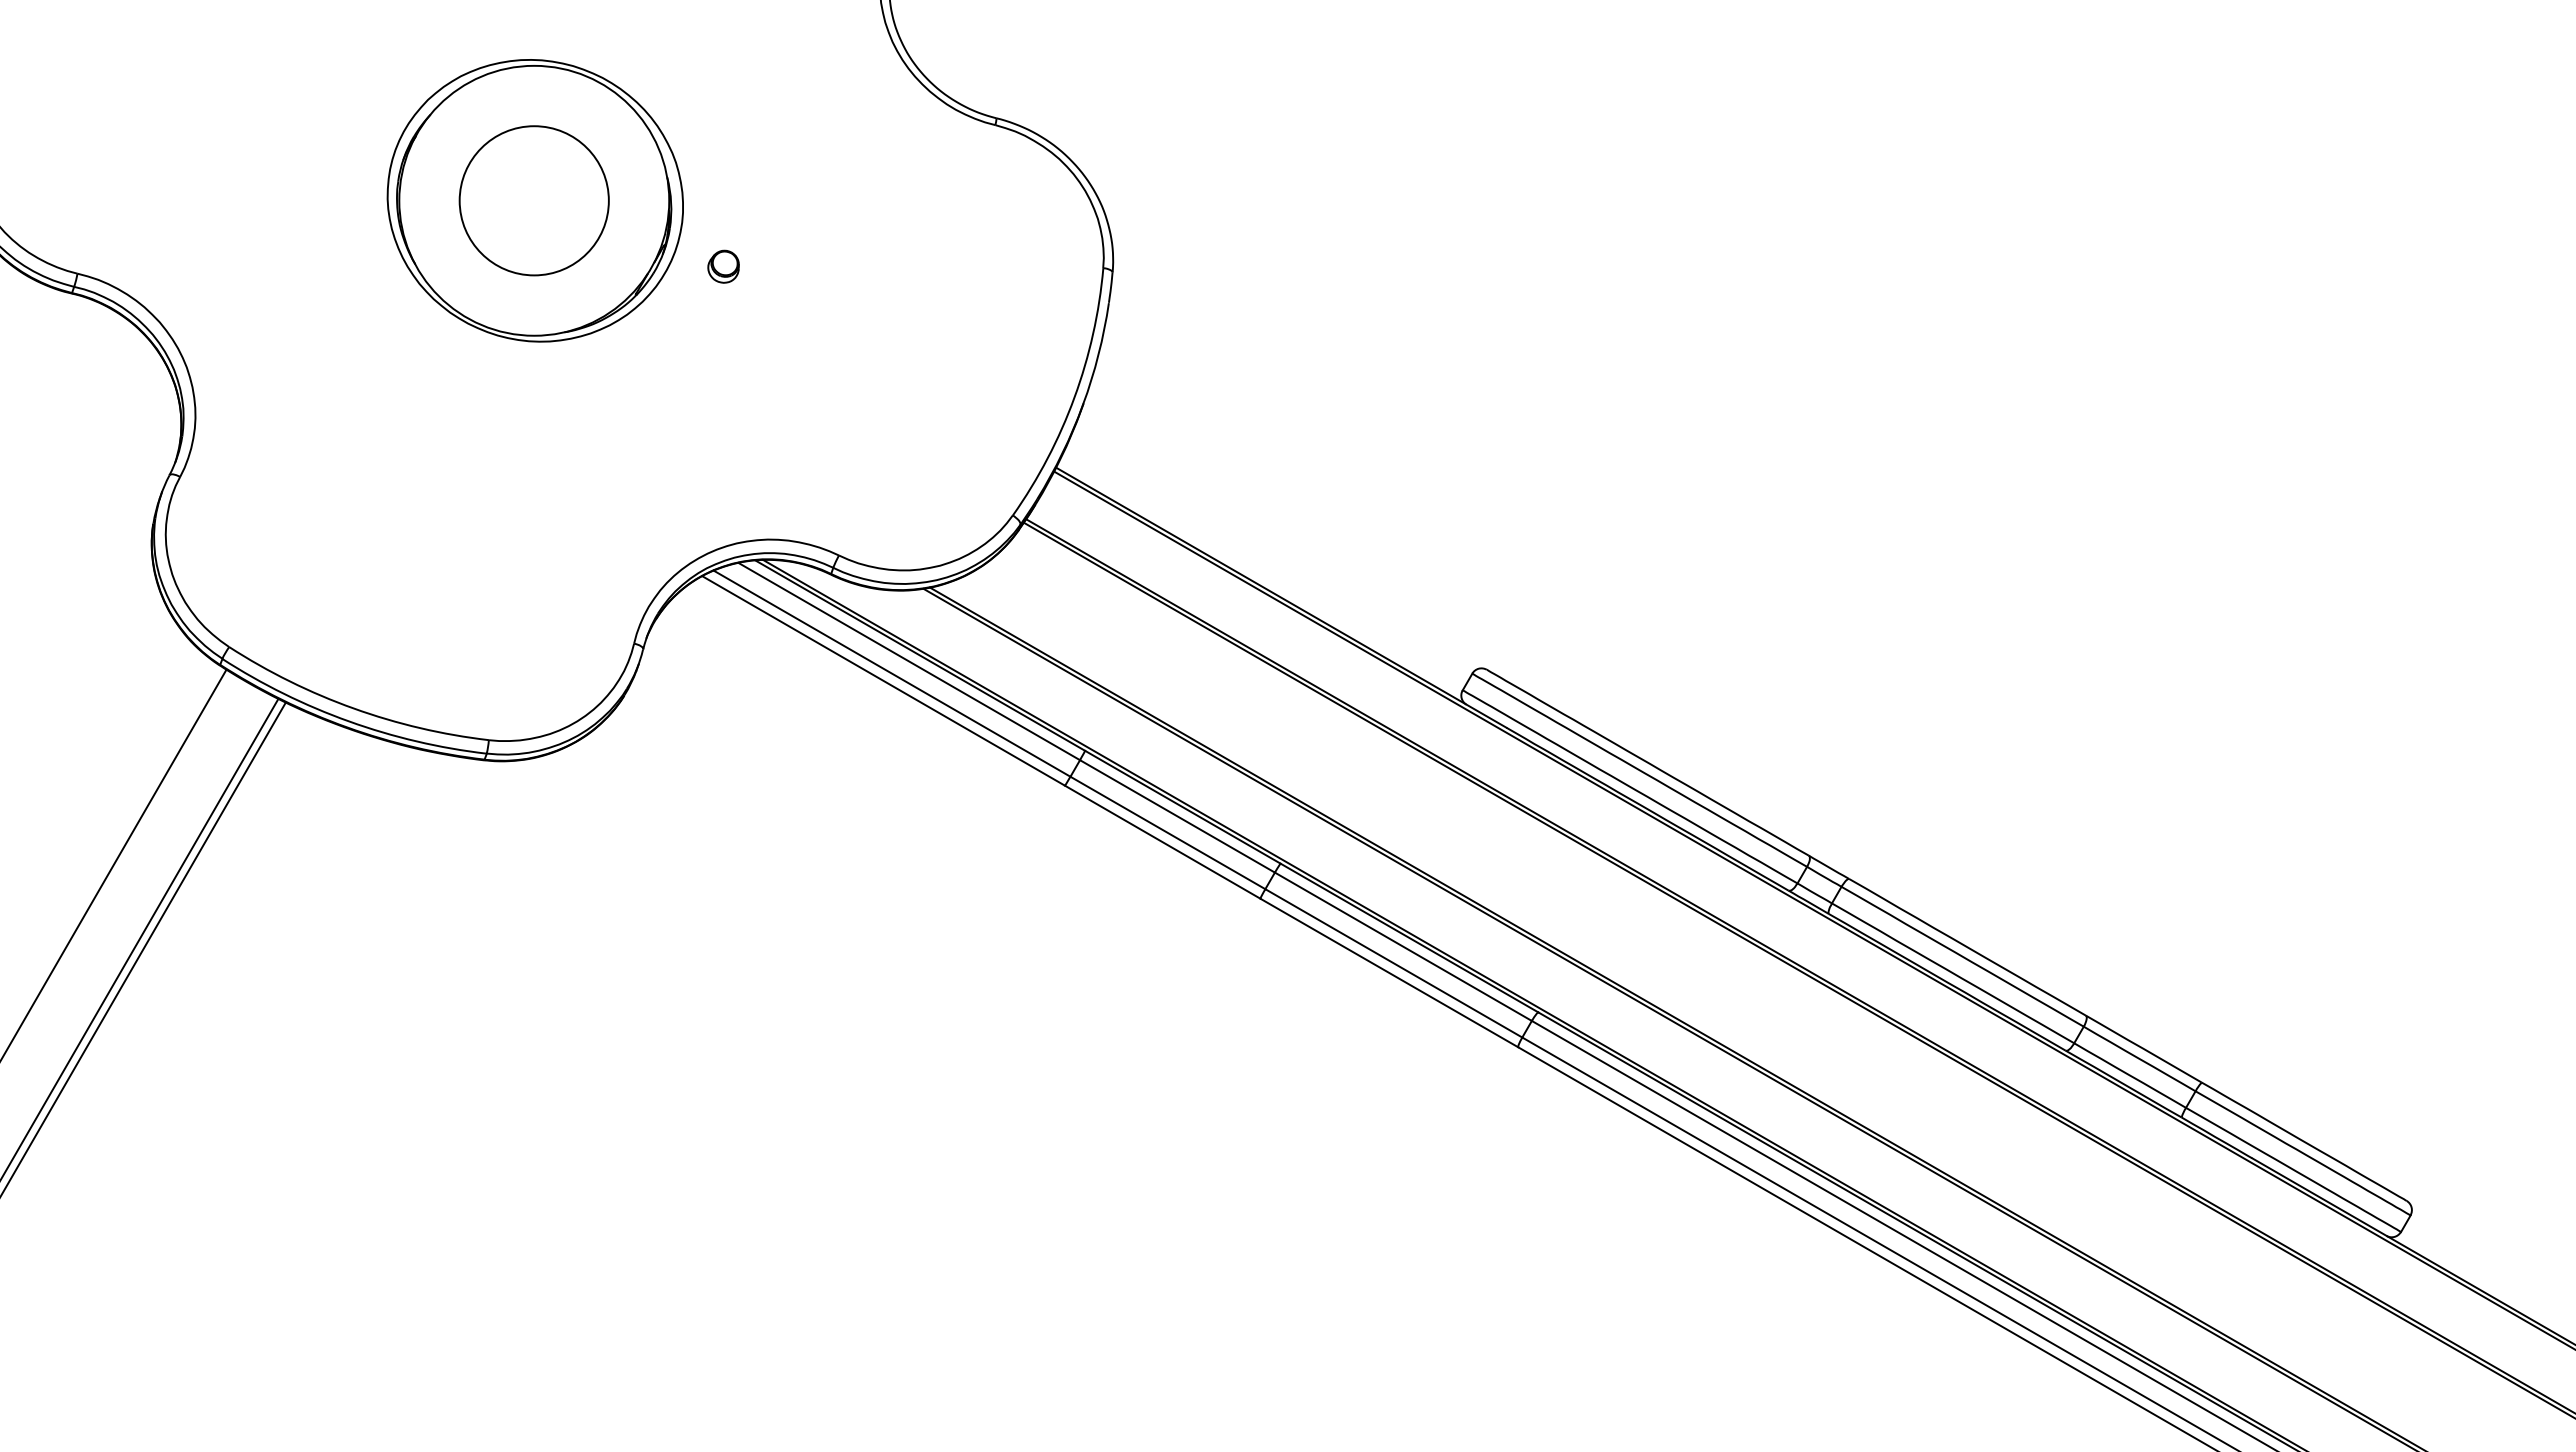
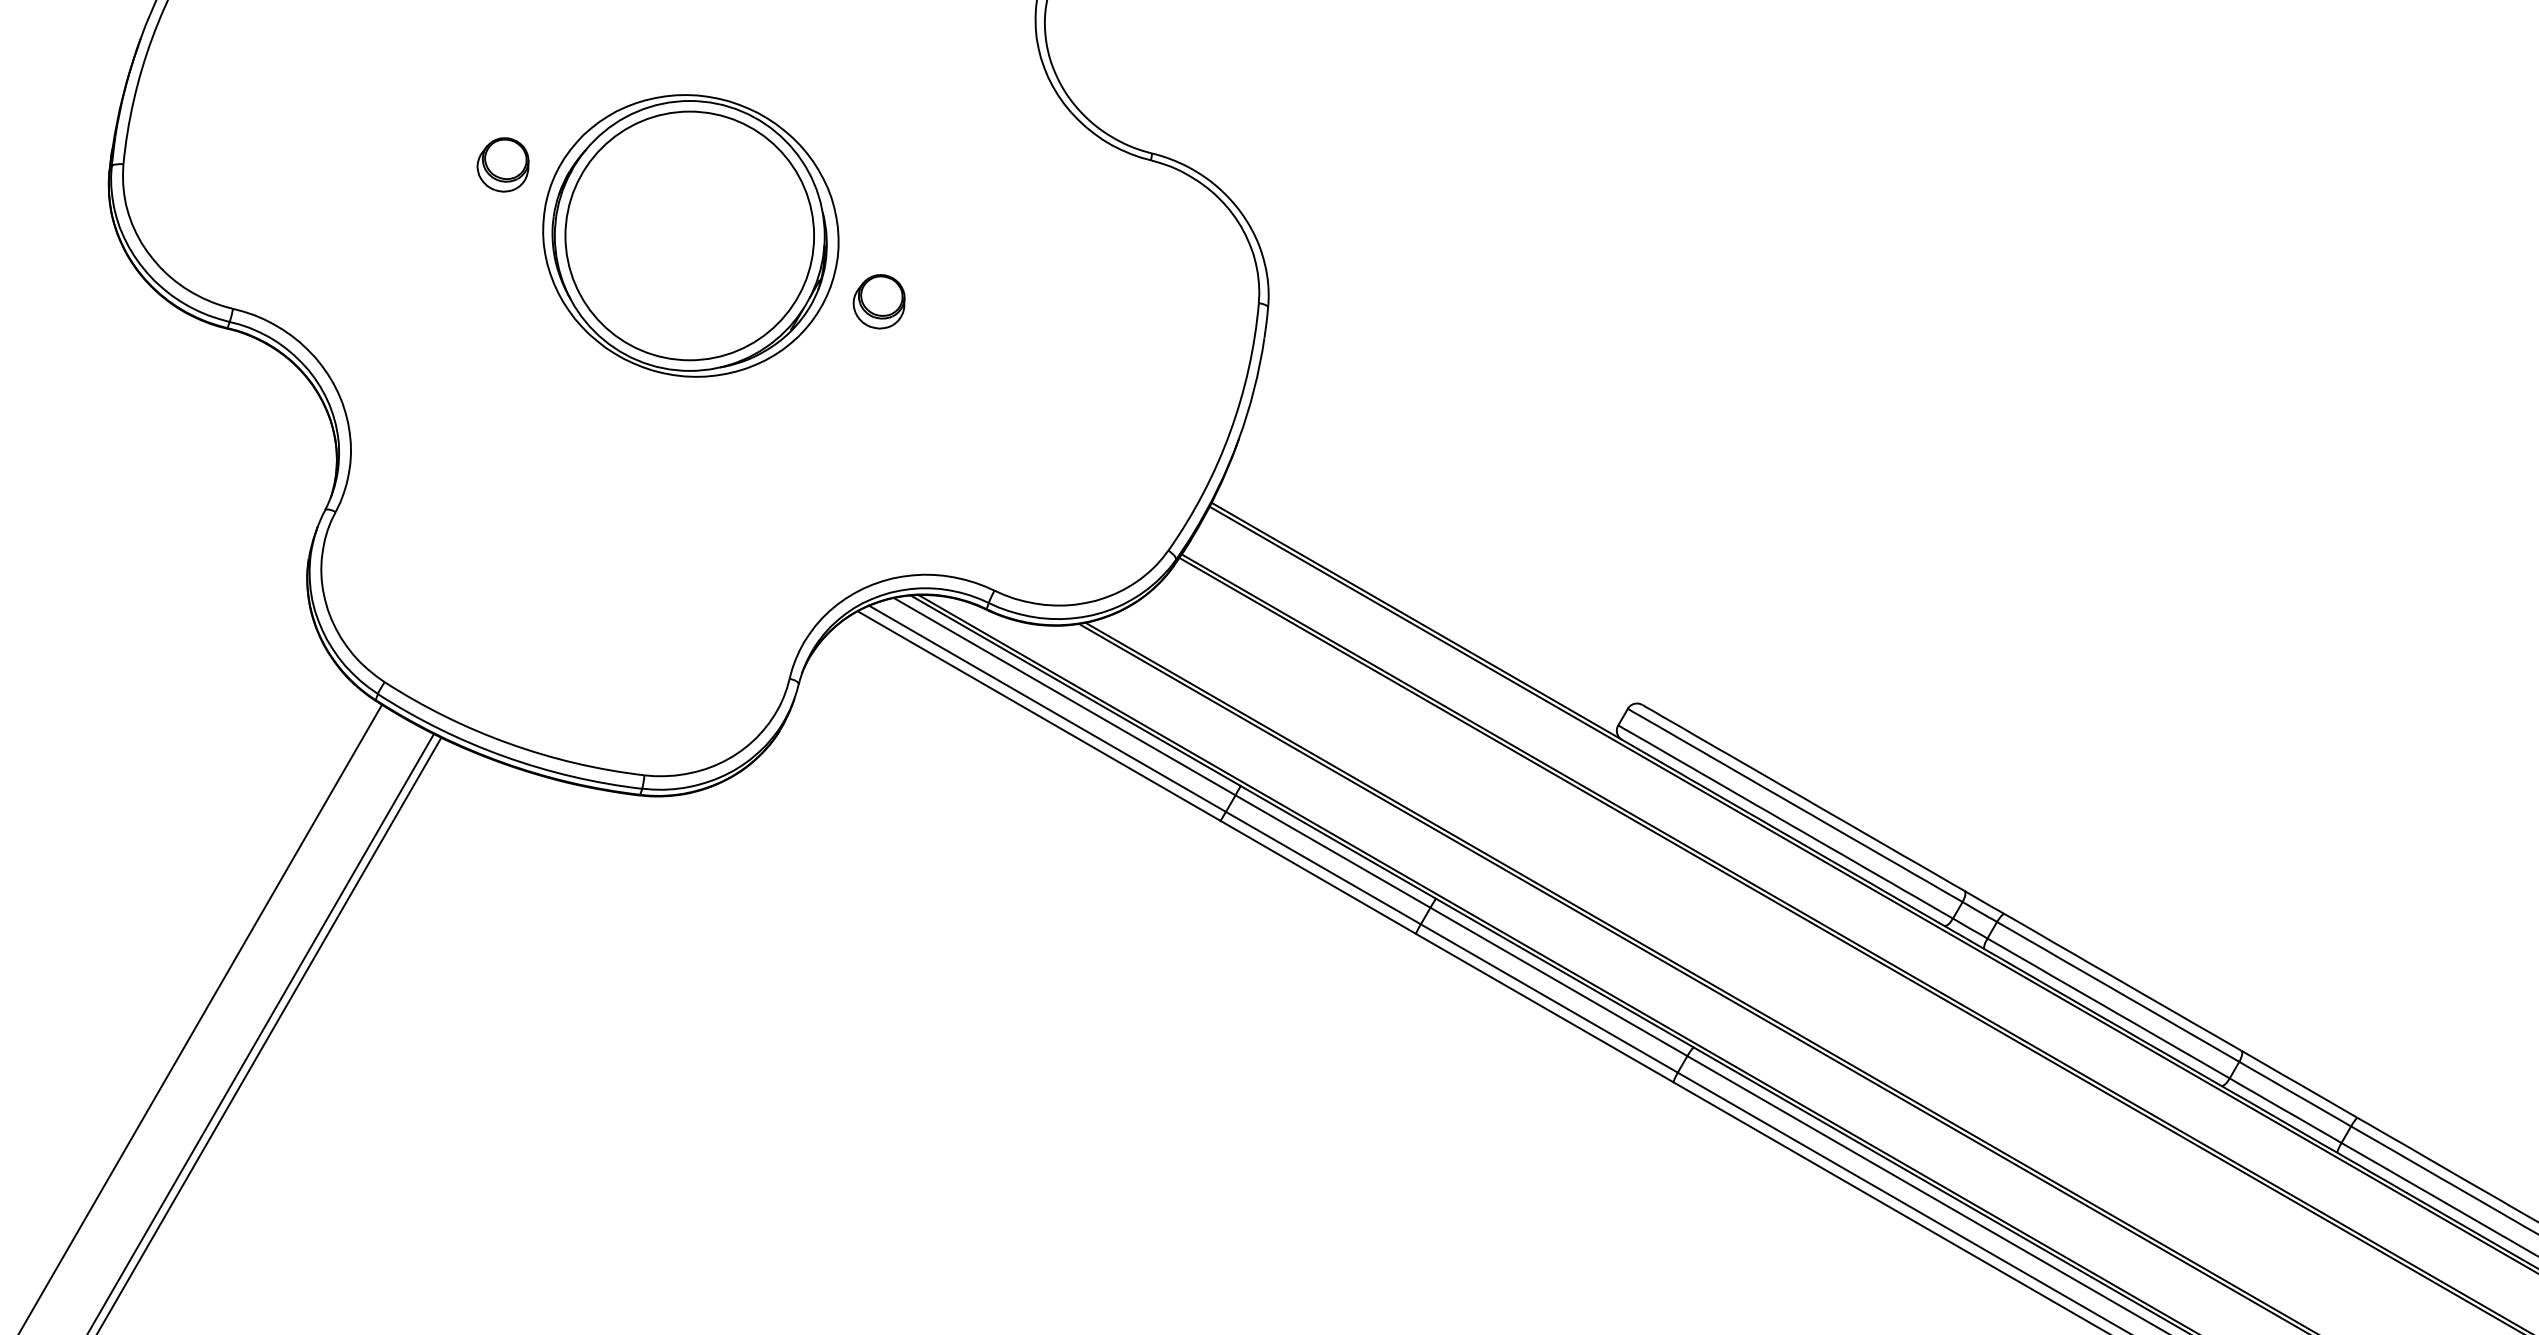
part: (347, 129) -> (503, 164), added
circle: (533, 200) -> (689, 235), size x1.67
part: (723, 266) -> (879, 301), size x1.67

